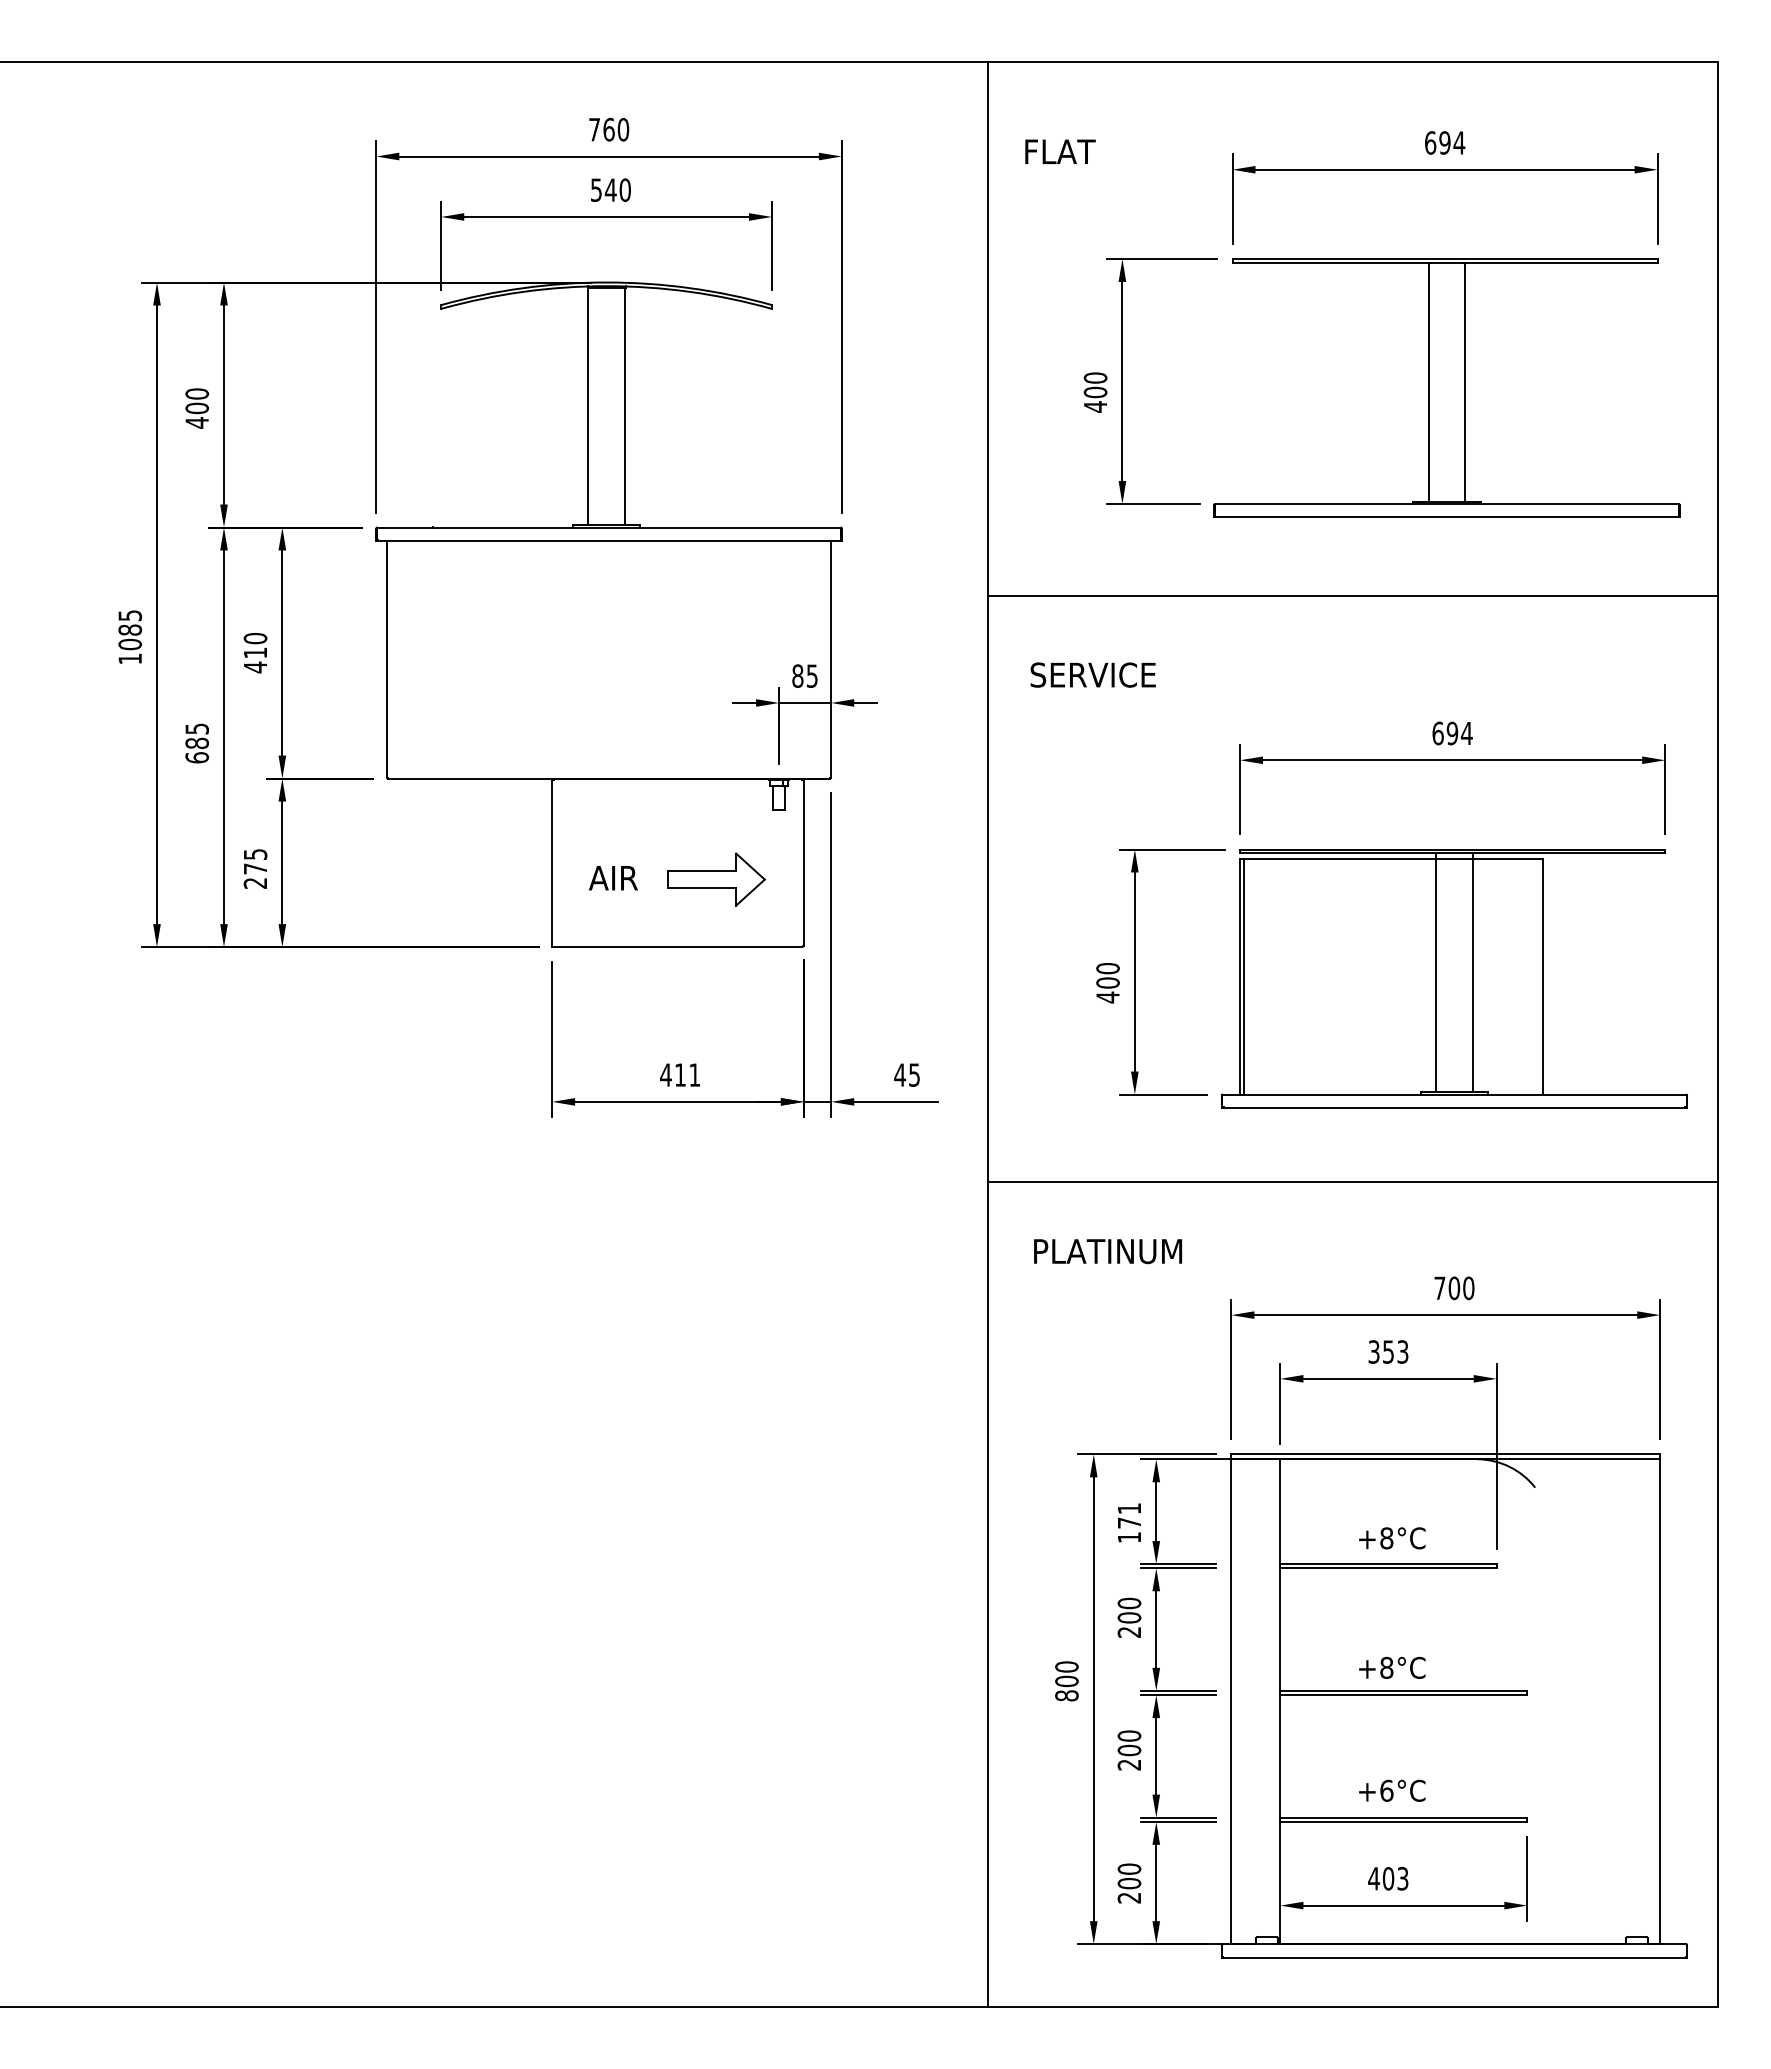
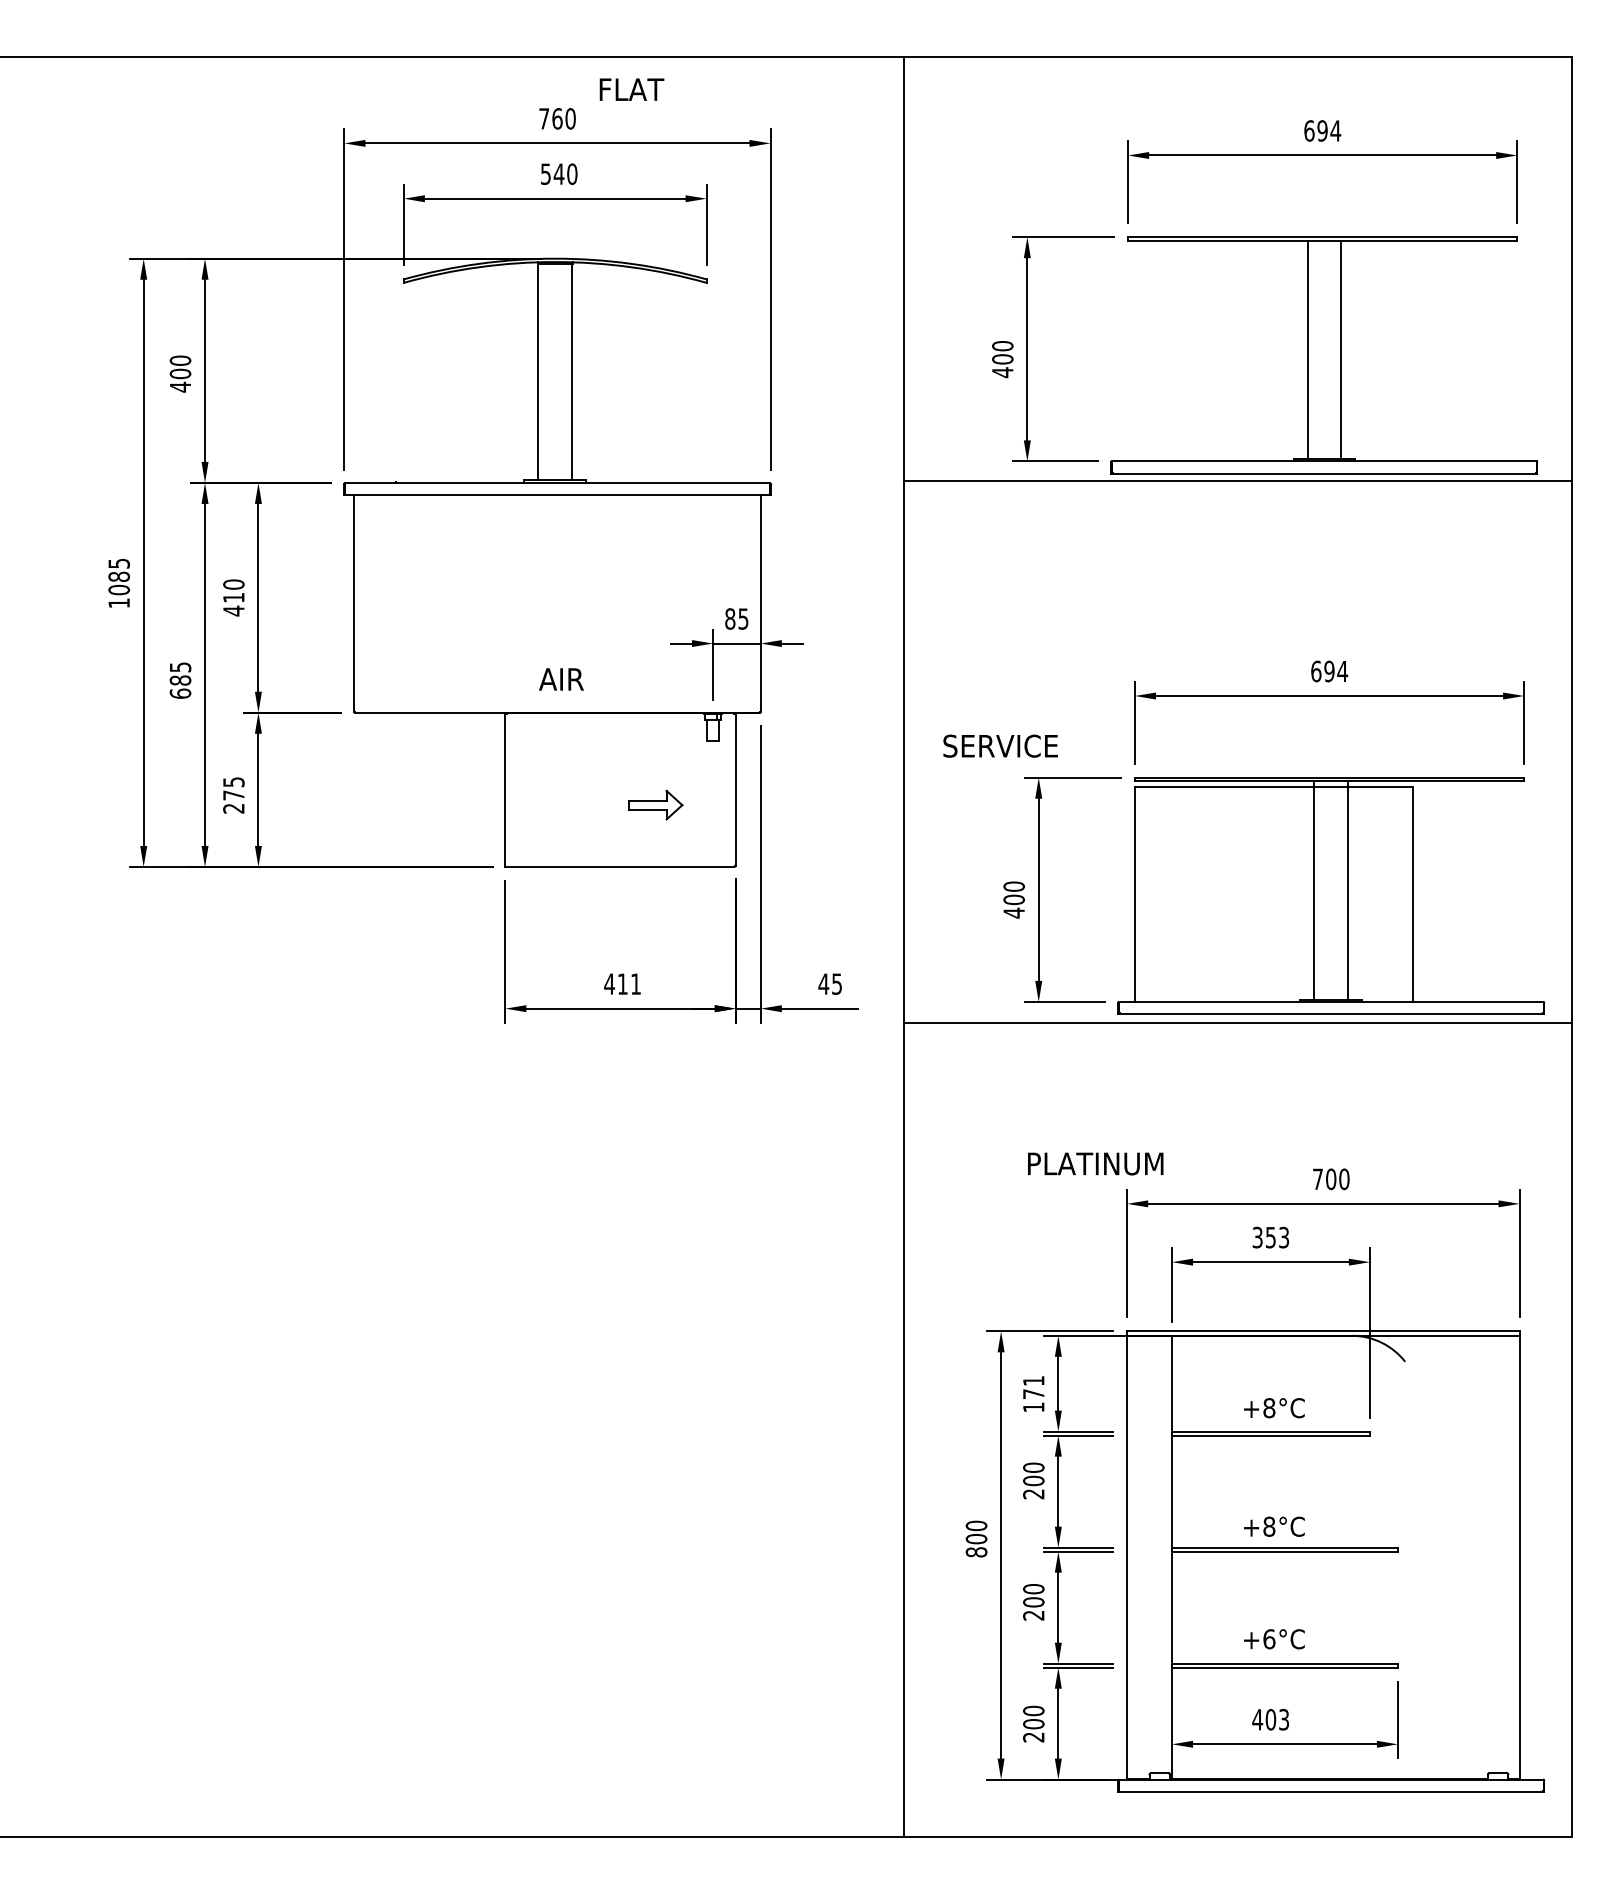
text: (1060, 151) -> (632, 89), moved
line: (1352, 596) -> (1237, 481), moved
text: (1092, 674) -> (999, 745), moved
text: (613, 878) -> (561, 679), moved
part: (716, 879) -> (655, 805), size x0.6
line: (1243, 976) -> (1138, 893), removed
line: (1352, 1181) -> (1237, 1022), moved
text: (1108, 1251) -> (1096, 1163), moved

